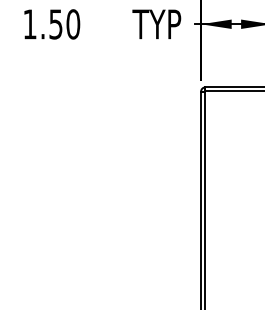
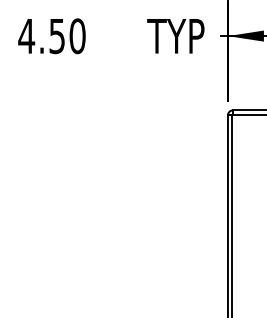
text: (29, 24) -> (26, 36), 1.50 -> 4.50

